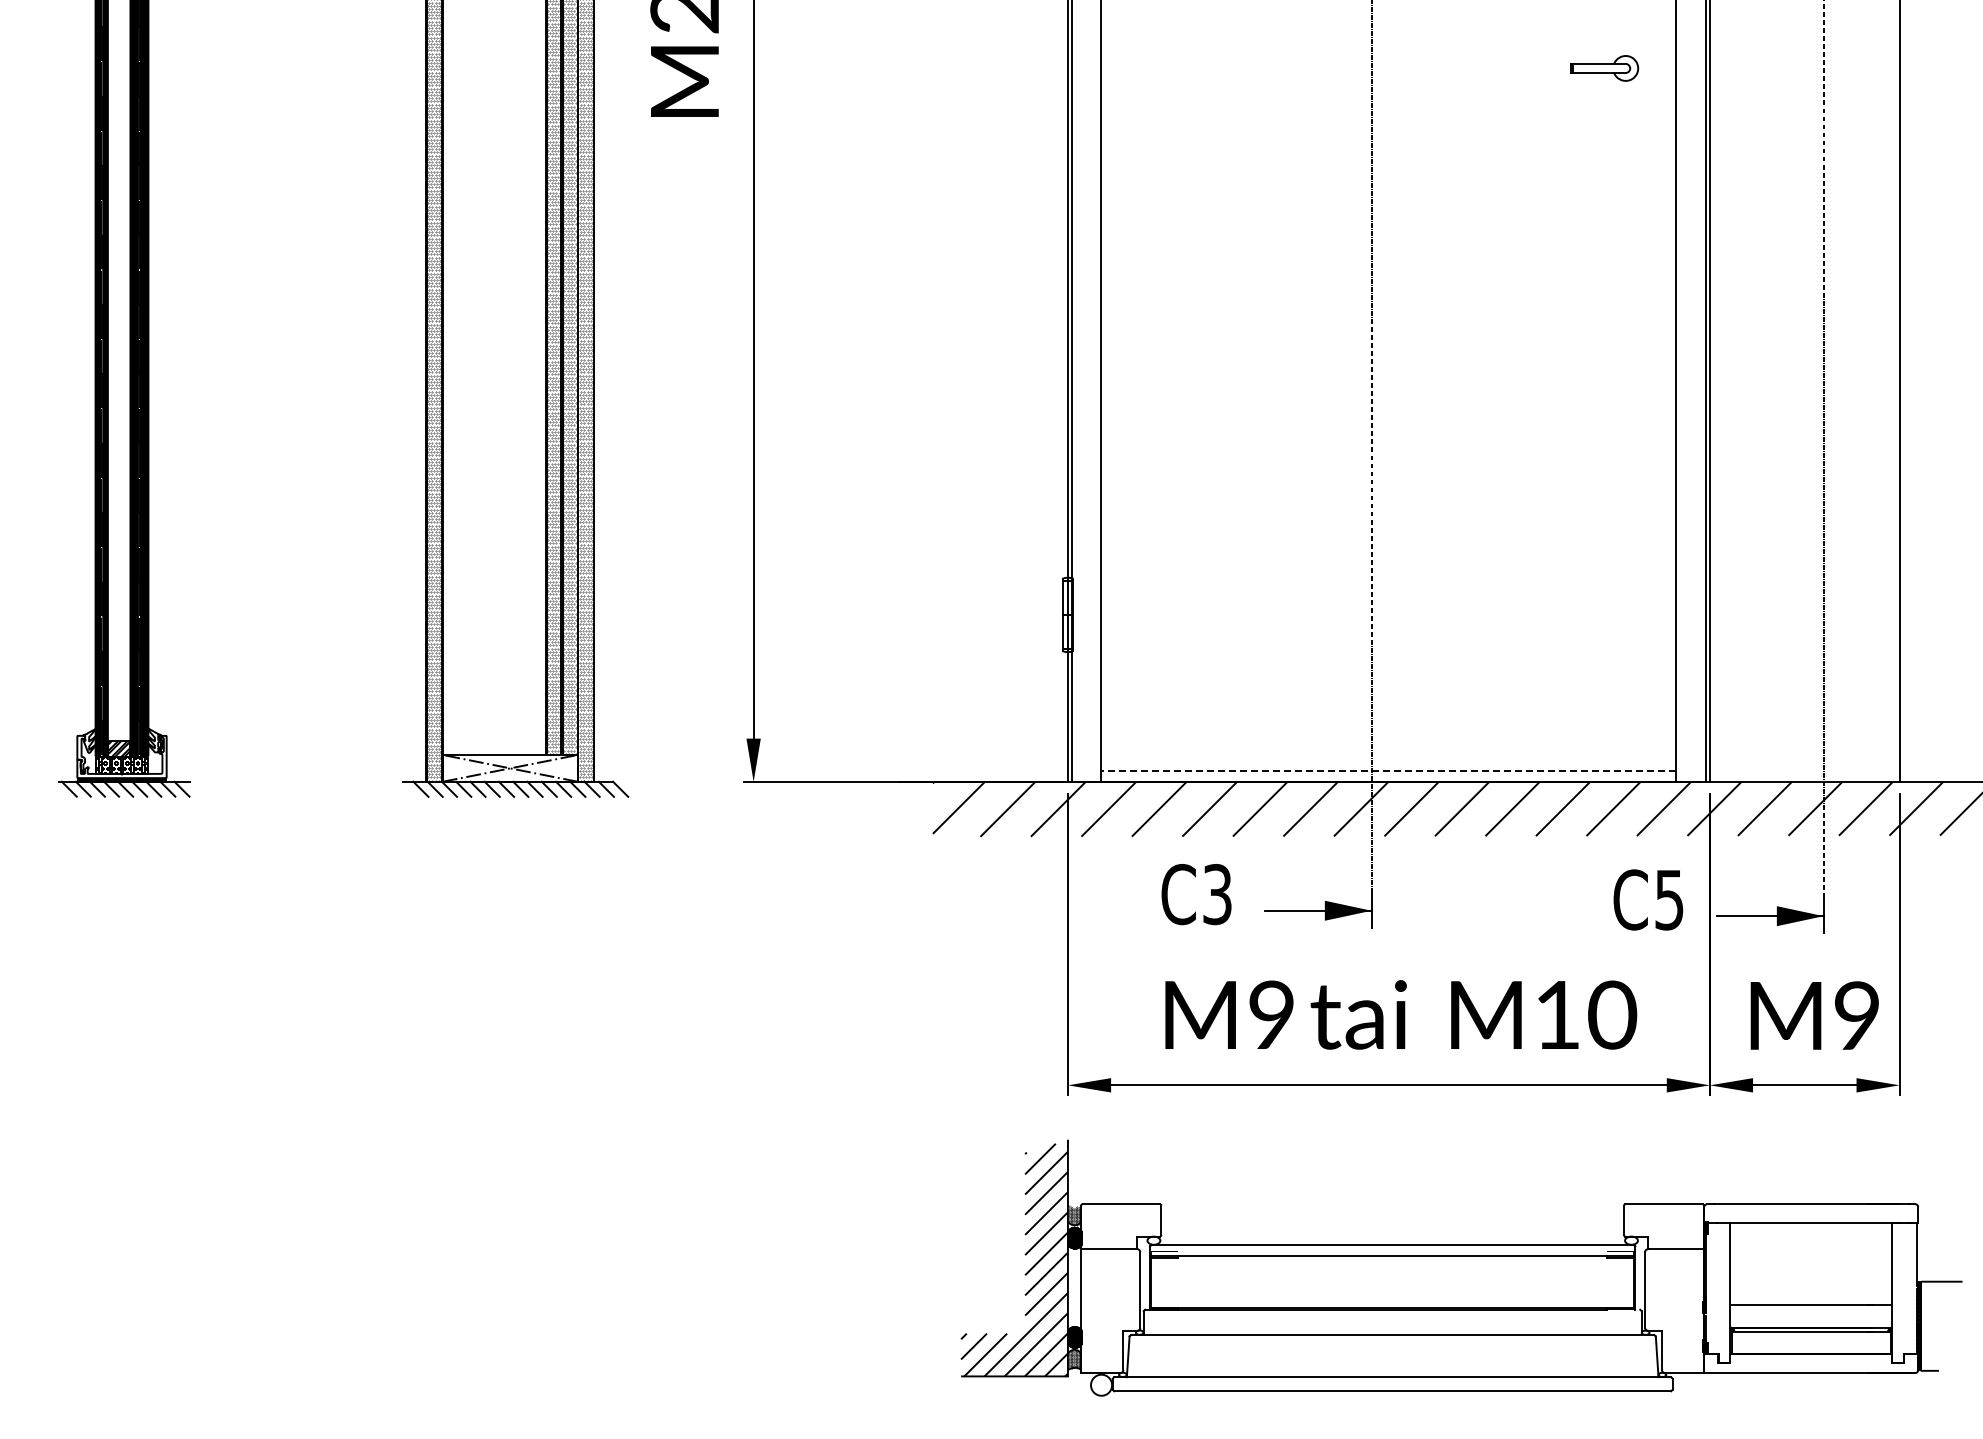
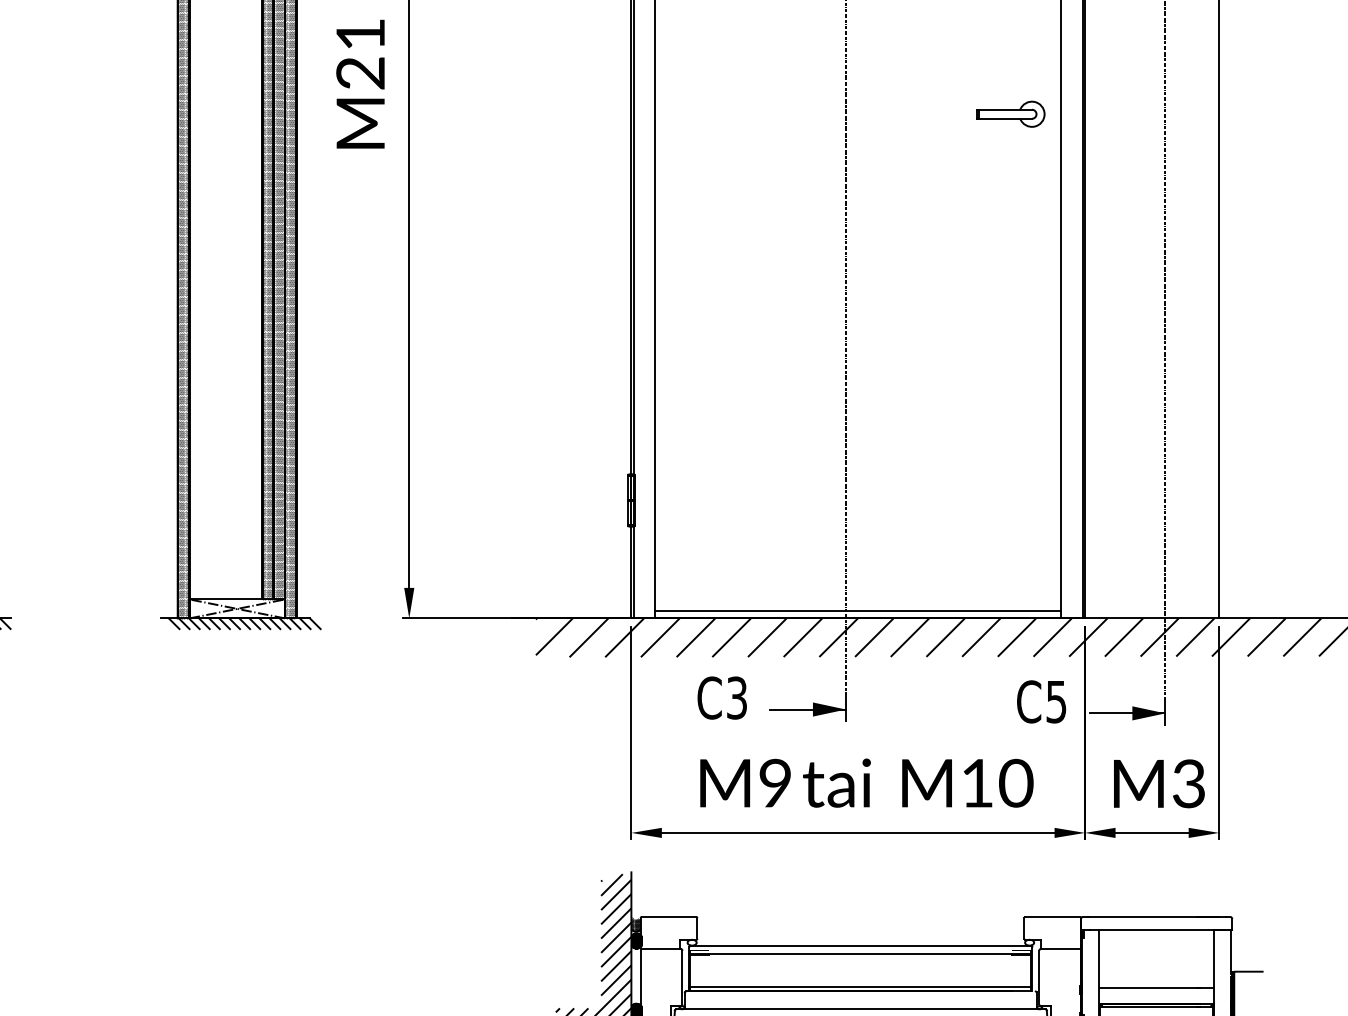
part: (1604, 68) -> (1010, 114), size x1.43
line: (1388, 771) -> (857, 611), dashed -> solid
text: (1856, 1015) -> (1188, 783), M9 -> M3
line: (1391, 1302) -> (860, 986), added

